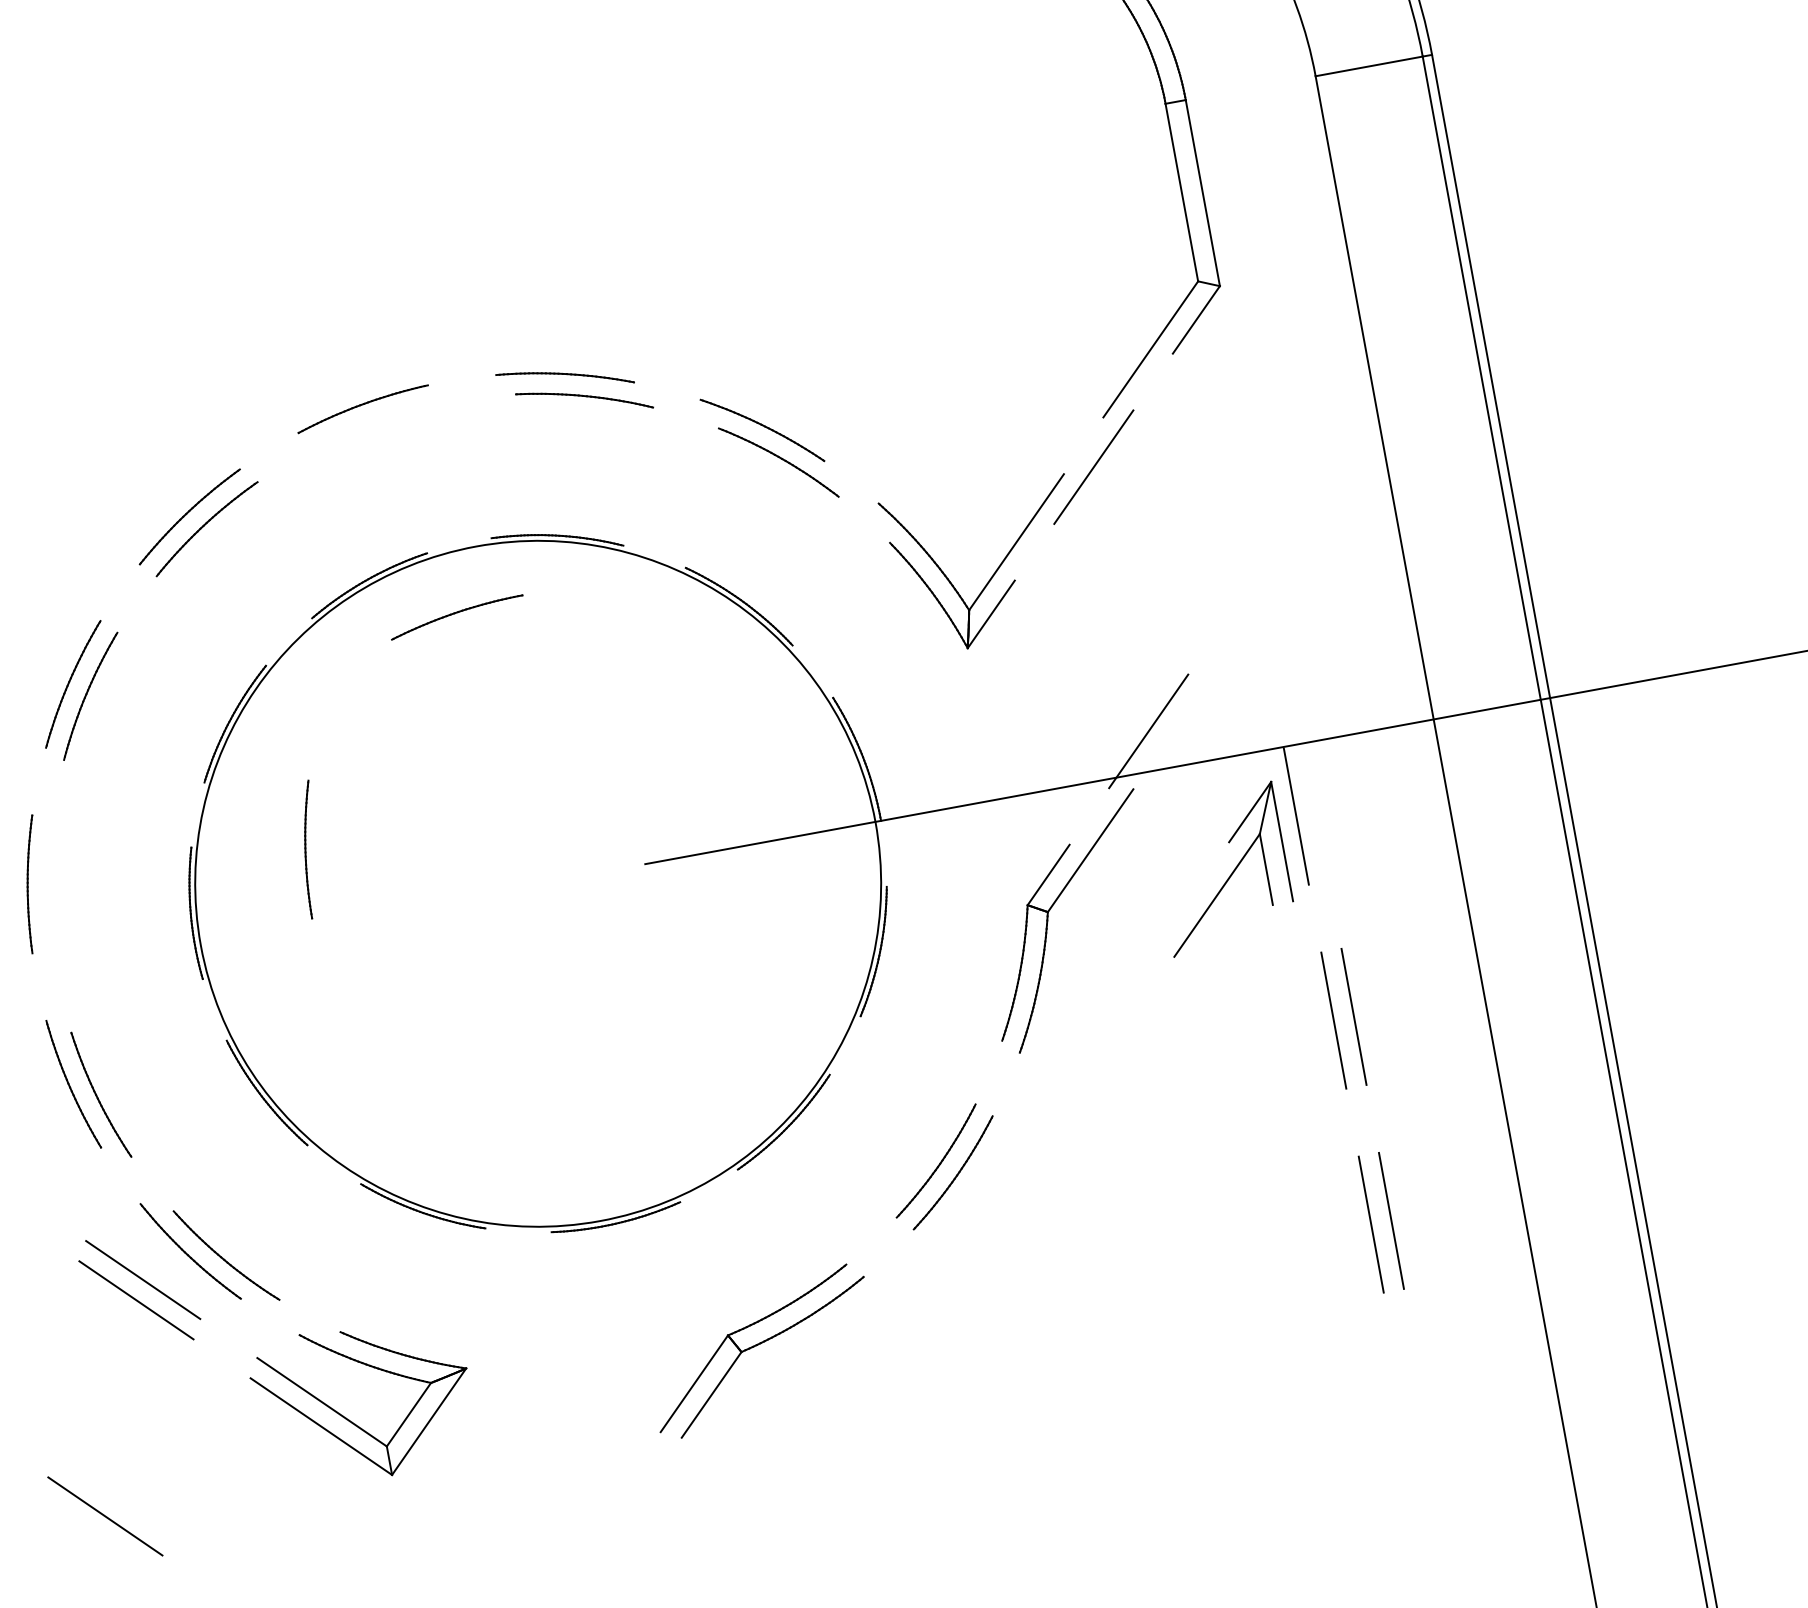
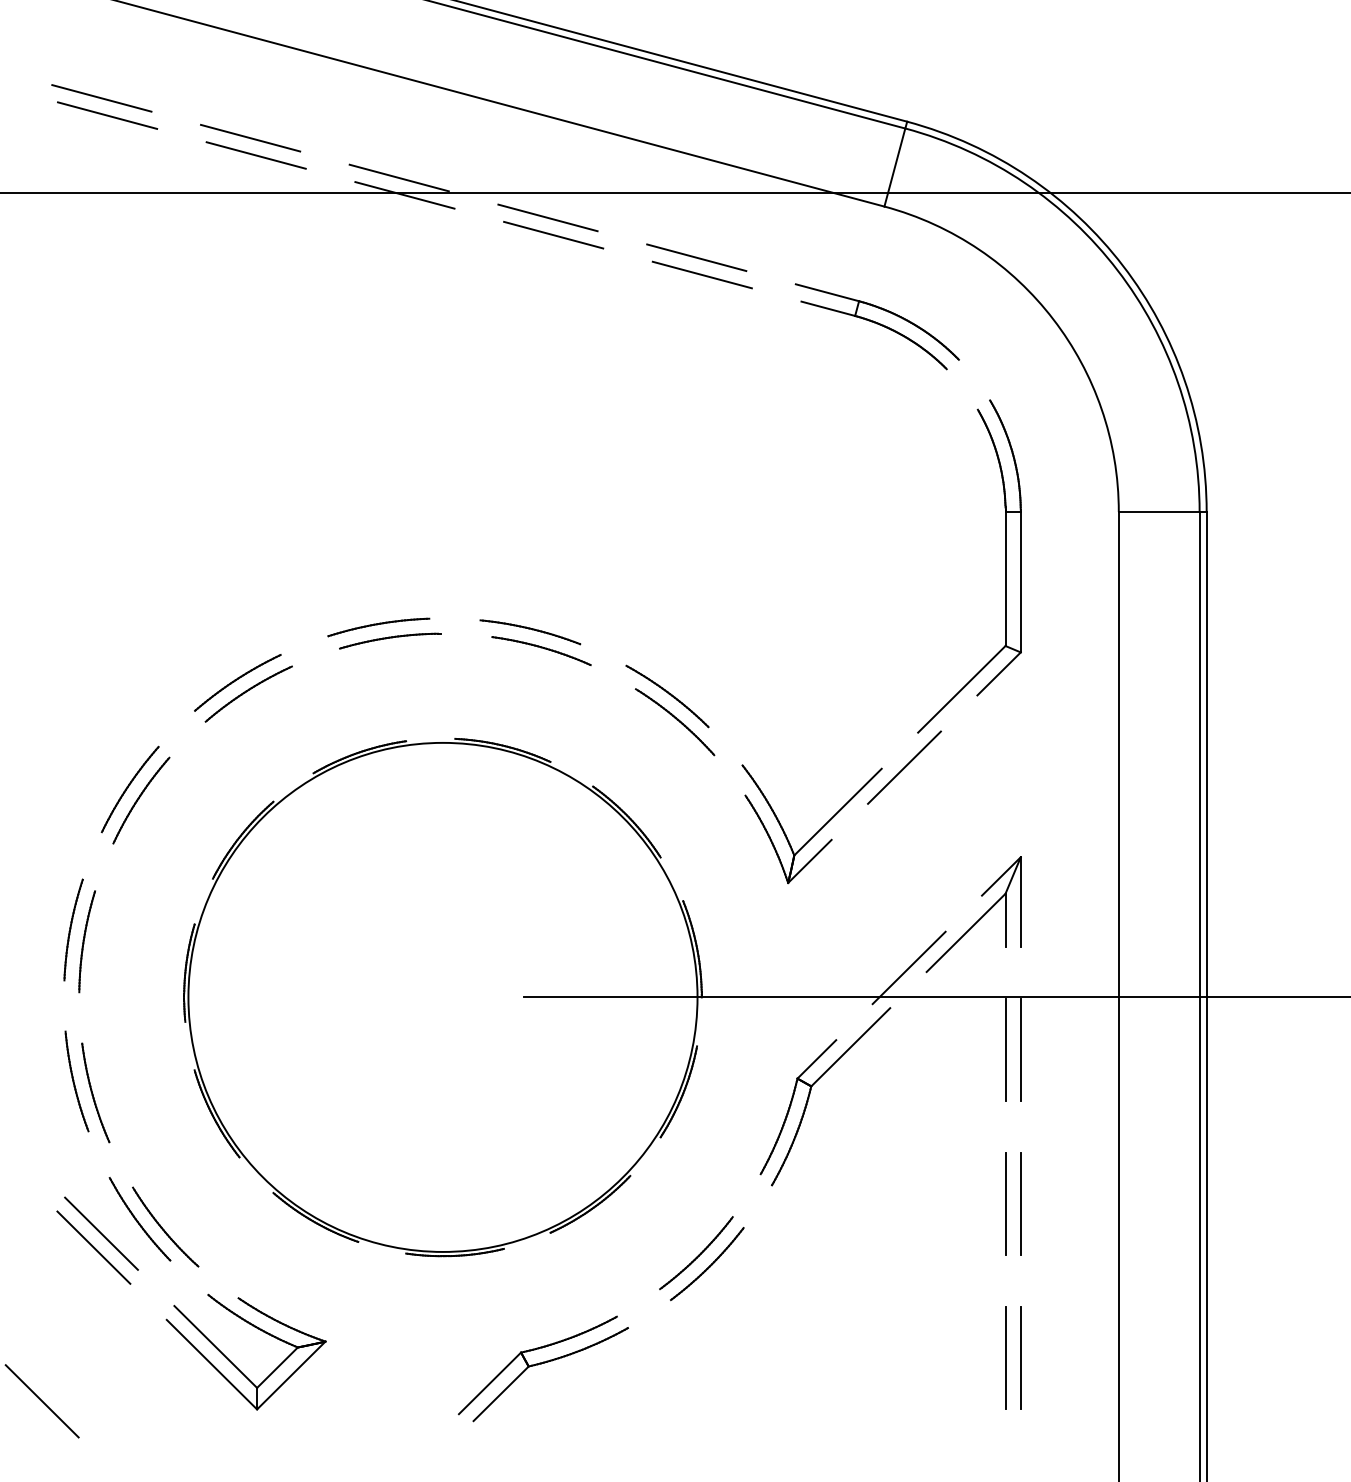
part: (456, 616) -> (390, 640), moved
line: (1316, 812) -> (1020, 1049), added
part: (309, 849) -> (86, 941), moved
part: (1230, 874) -> (978, 919), moved

